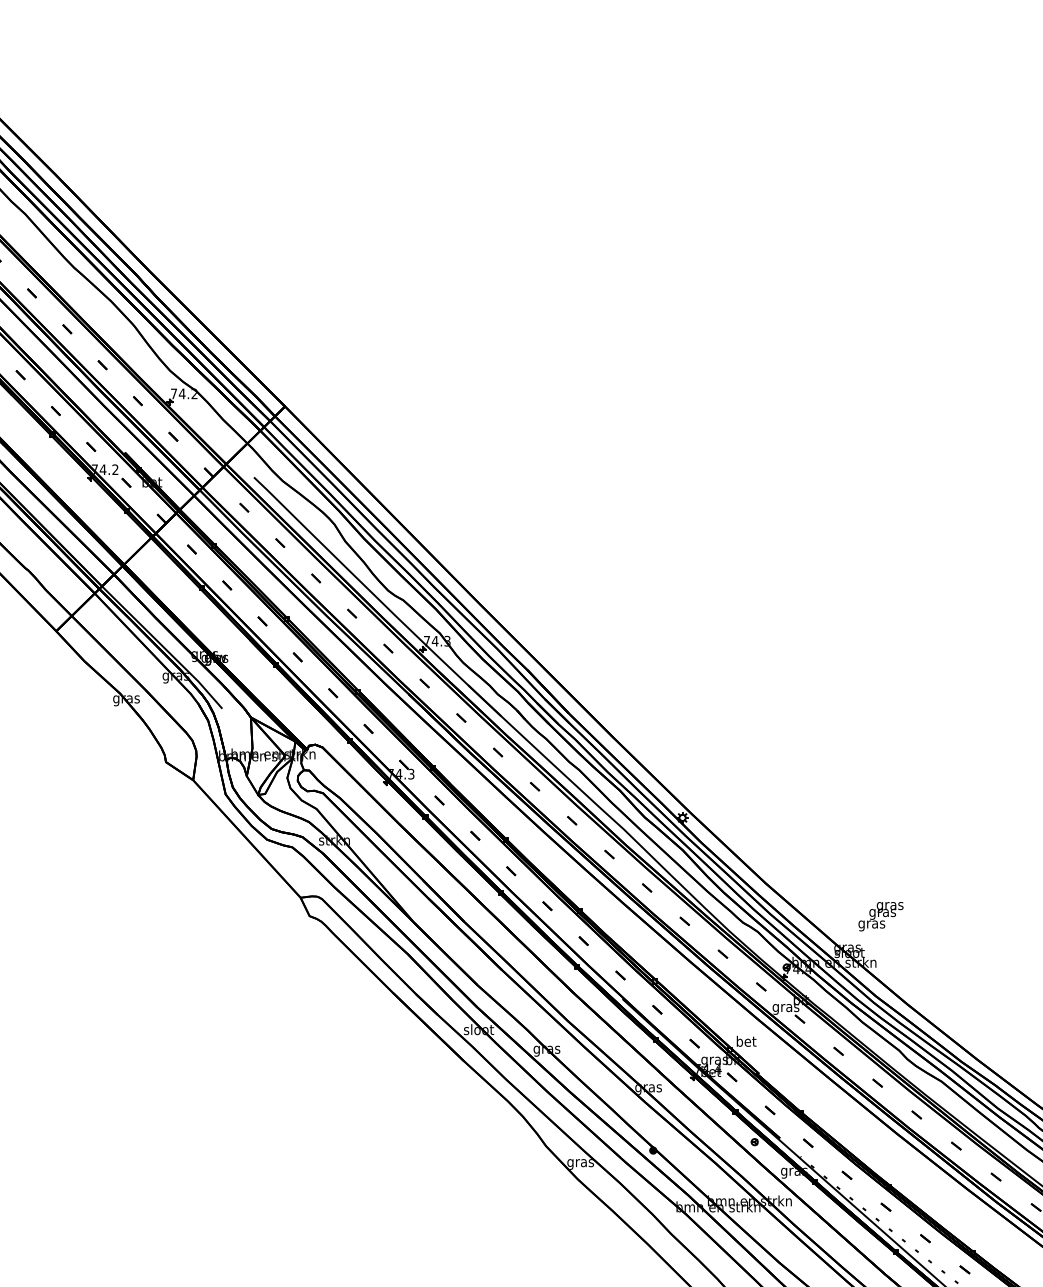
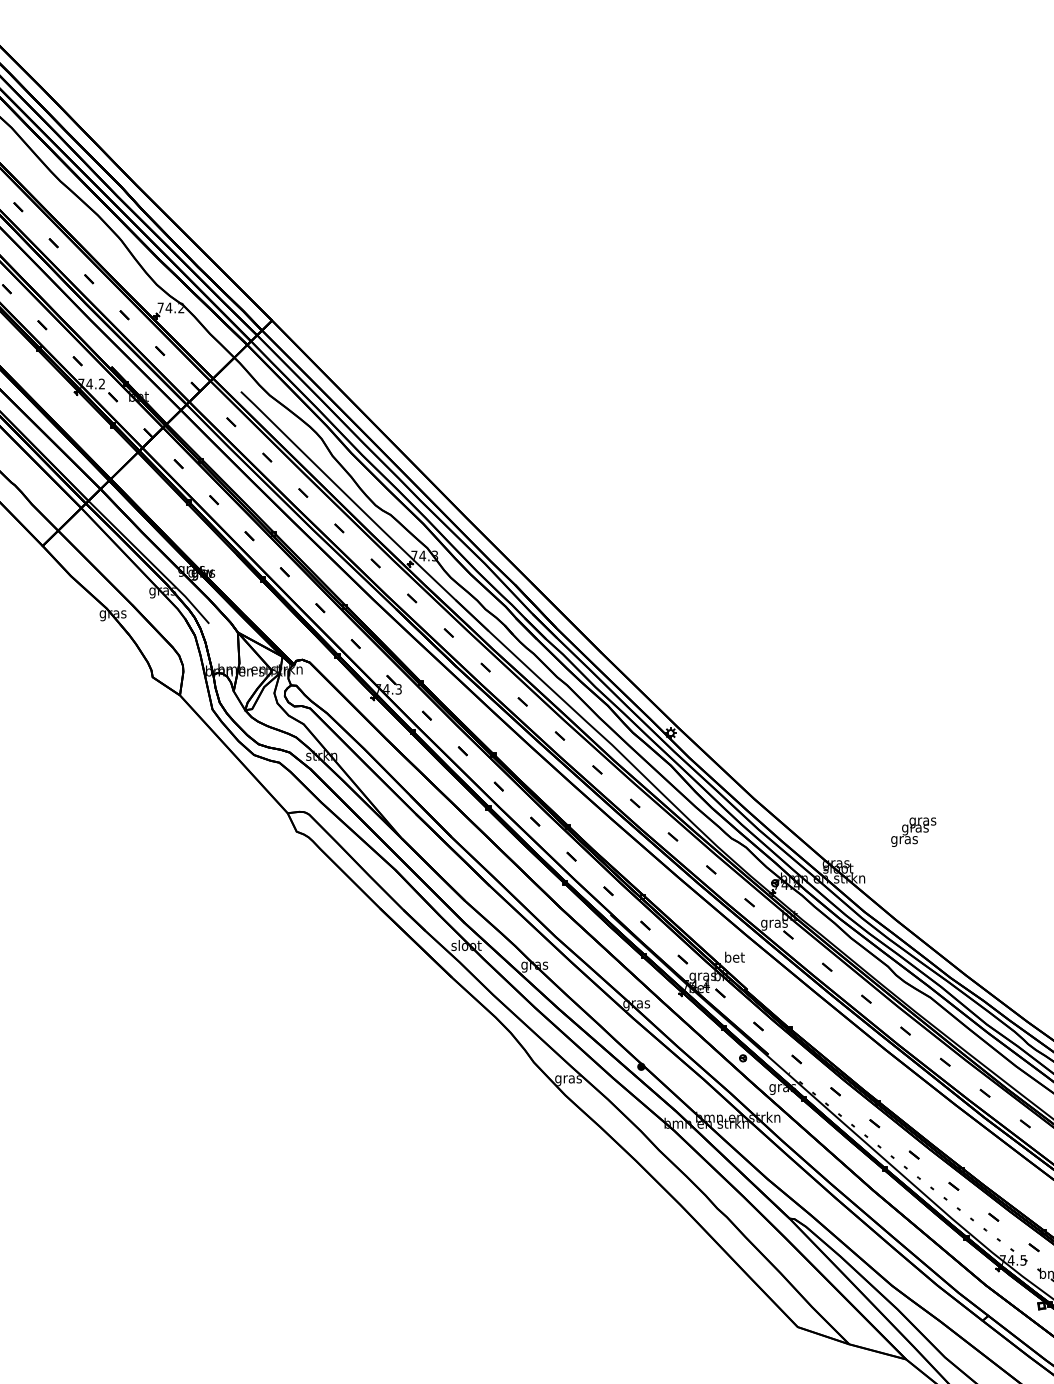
text: (880, 915) -> (913, 831), moved

